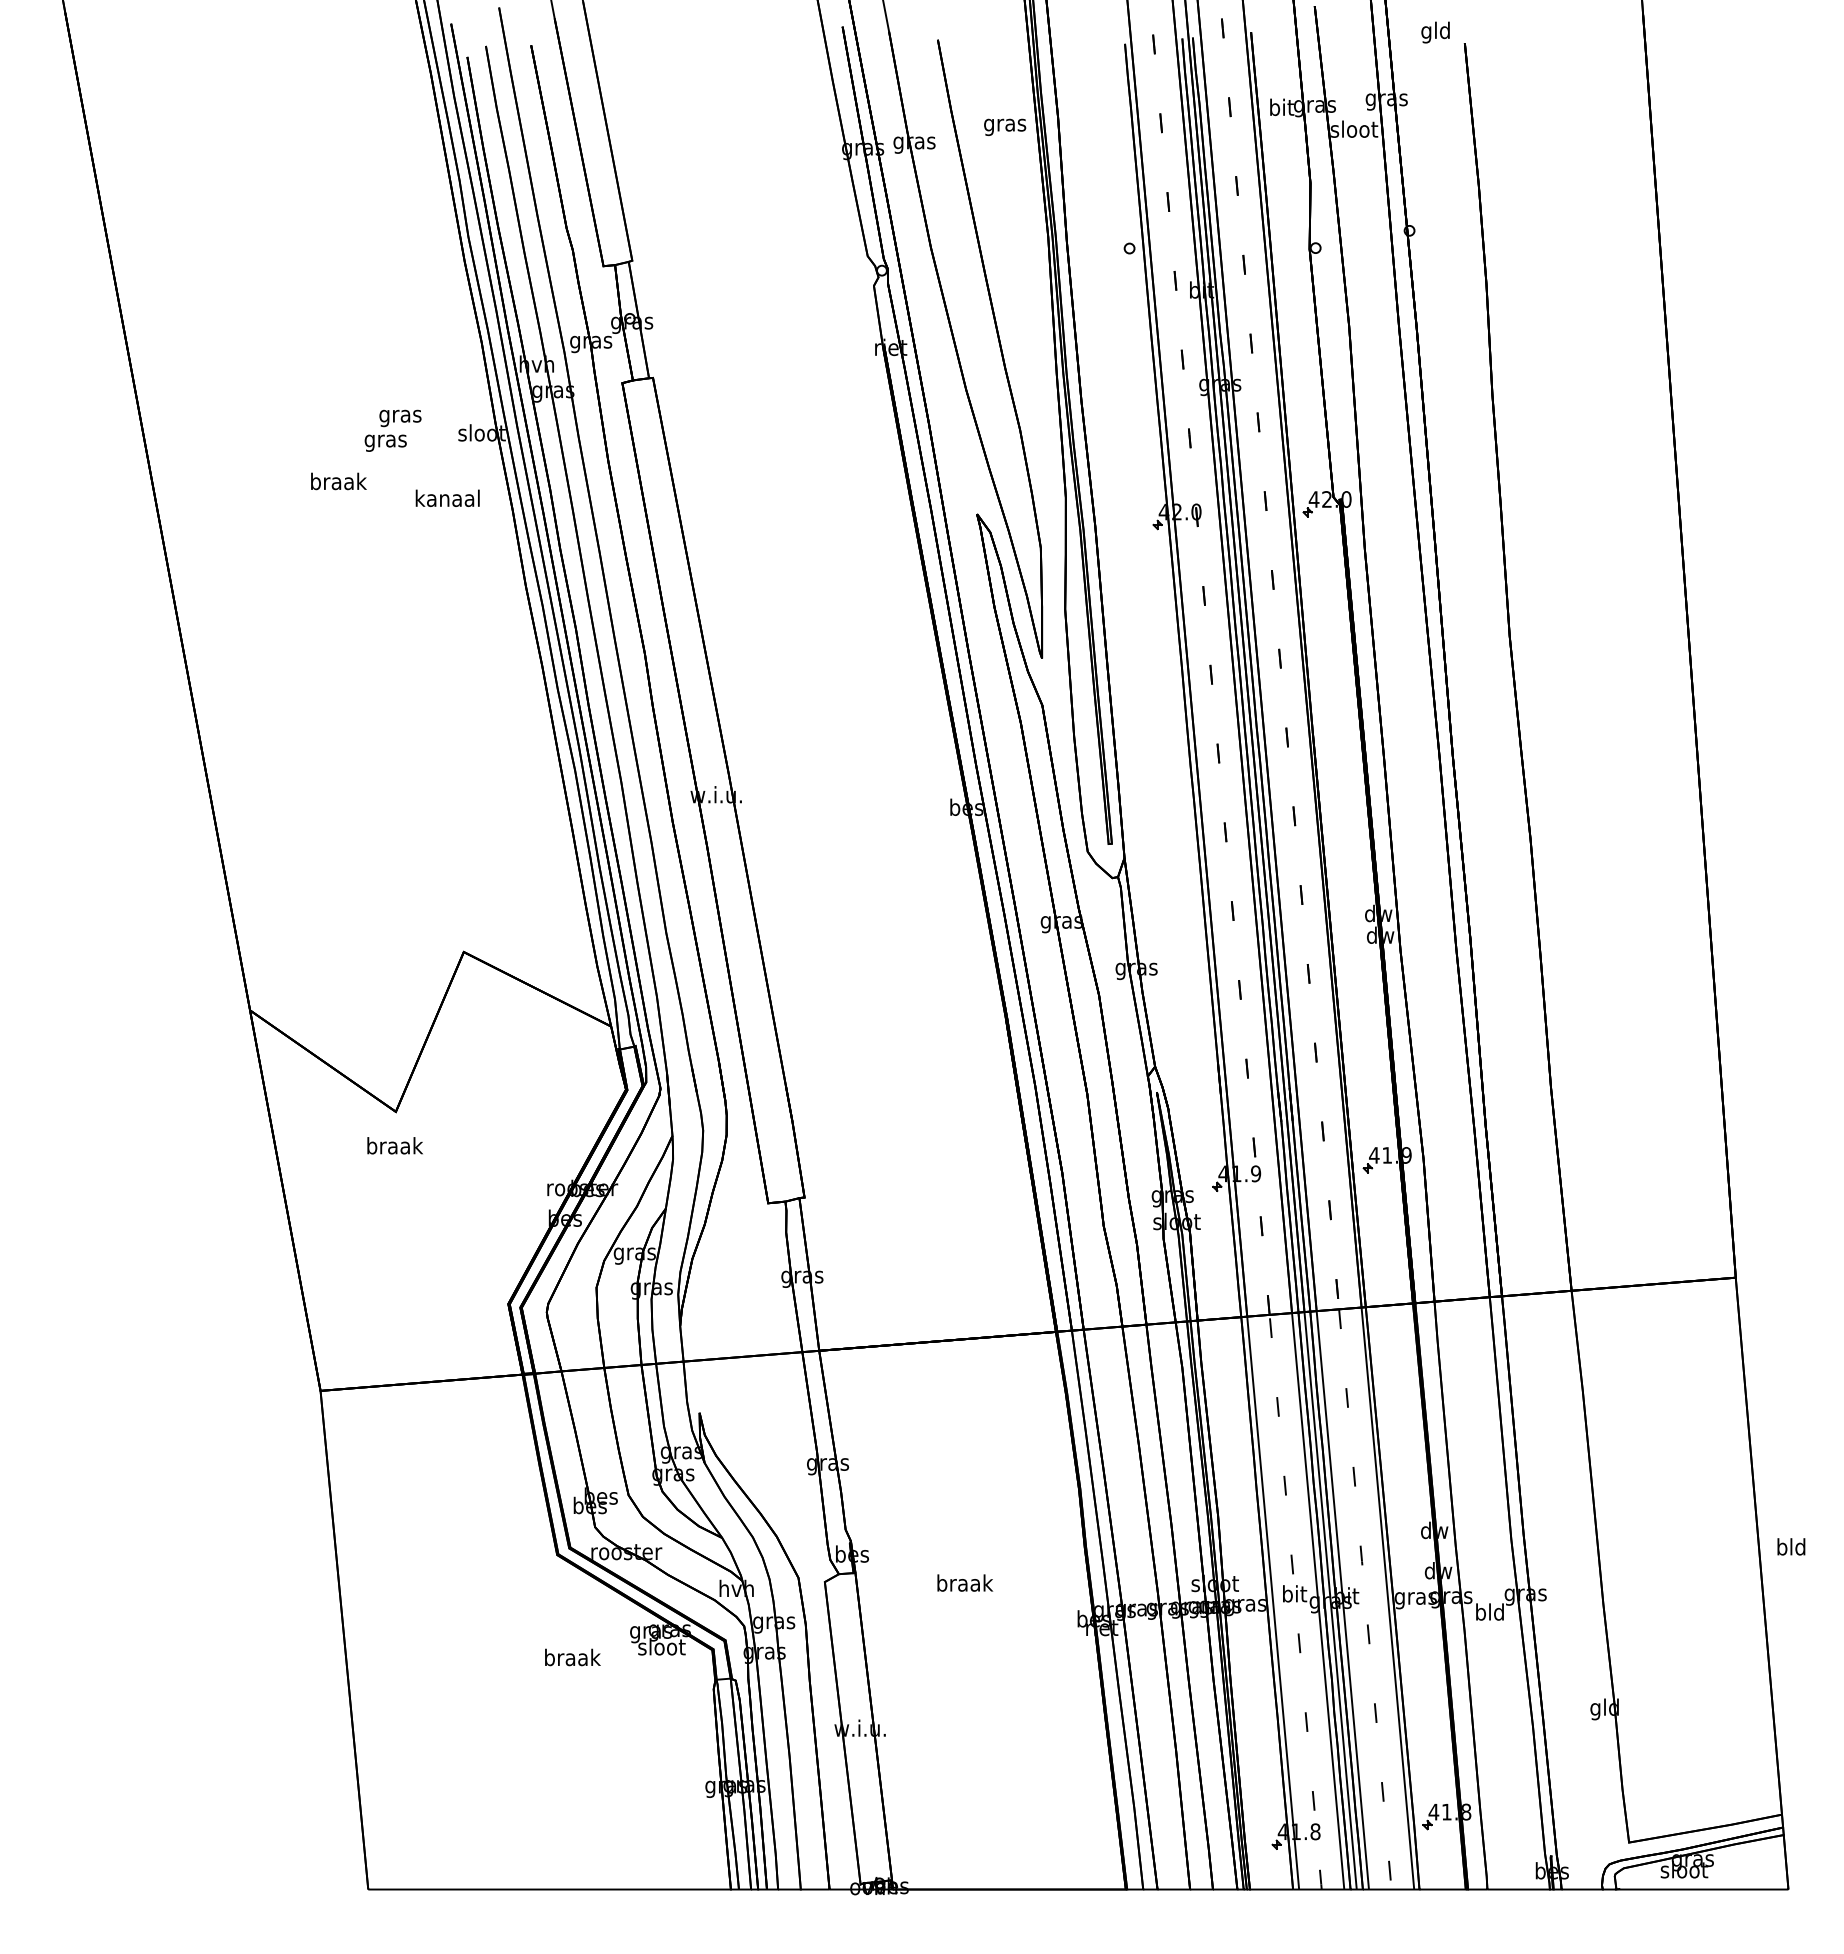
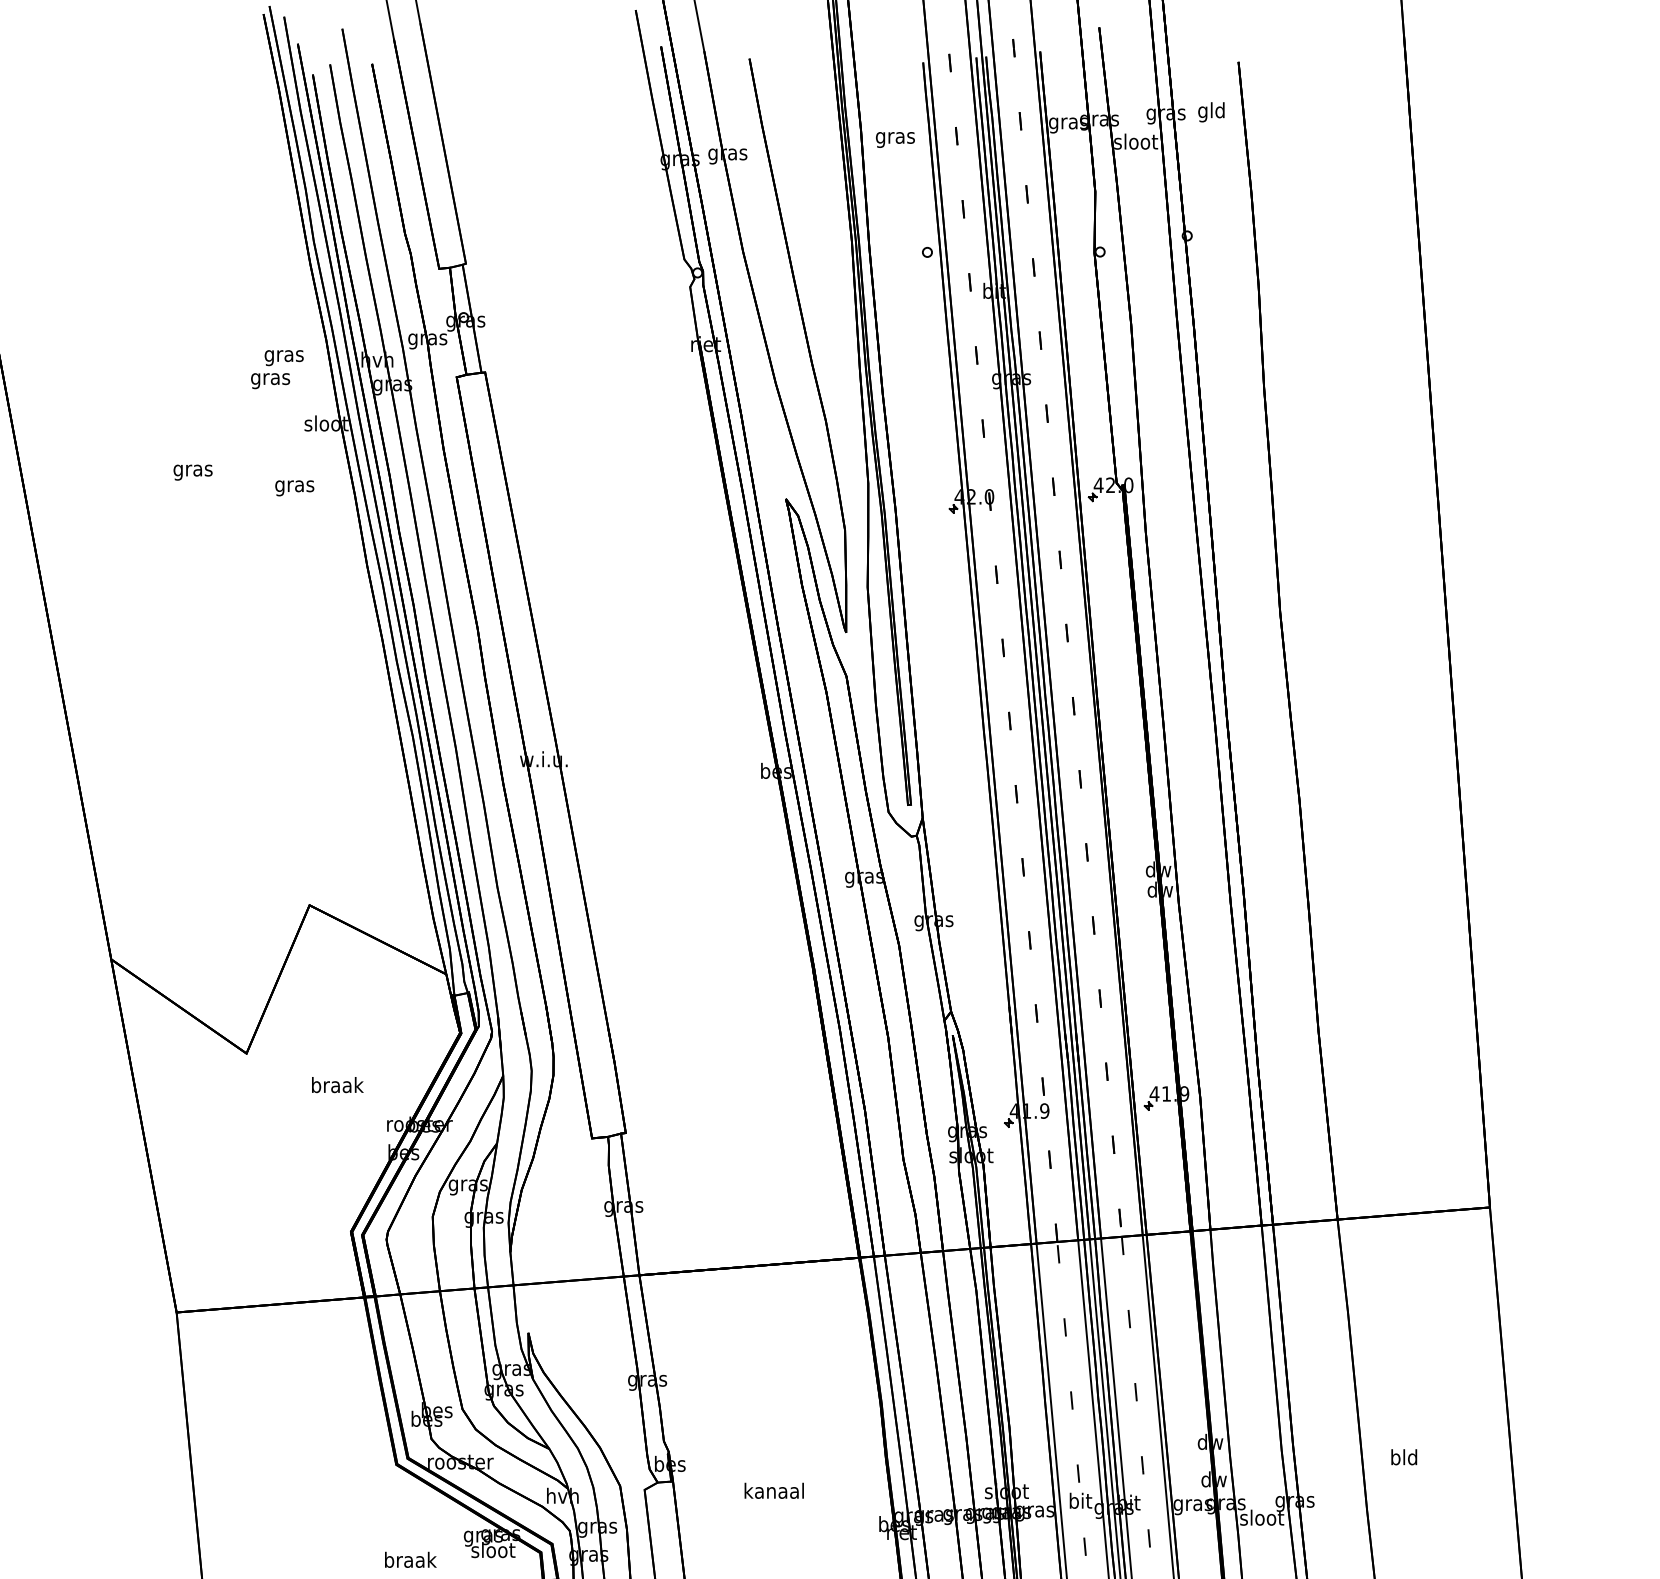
text: (1435, 32) -> (1211, 112), moved
text: (1280, 109) -> (1067, 123), bit -> gras
text: (1005, 126) -> (895, 139), moved
text: (392, 430) -> (276, 369), moved
text: (338, 483) -> (193, 470), braak -> gras
text: (447, 500) -> (294, 486), kanaal -> gras
text: (394, 1145) -> (337, 1084), moved
text: (1791, 1546) -> (1404, 1456), moved
text: (964, 1582) -> (774, 1490), braak -> kanaal
text: (1490, 1611) -> (1262, 1517), bld -> sloot

